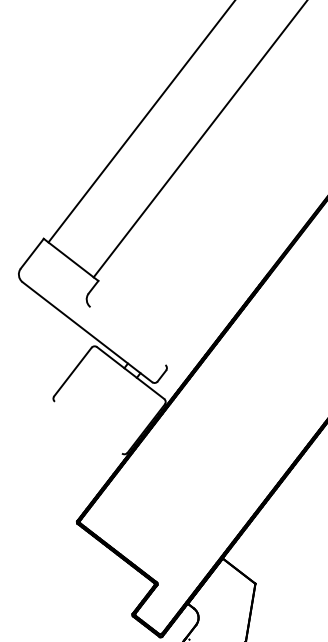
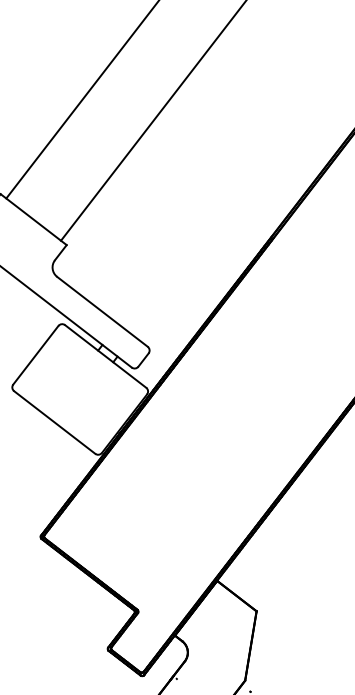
line: (127, 336) -> (101, 312), added
line: (88, 427) -> (54, 422), added

